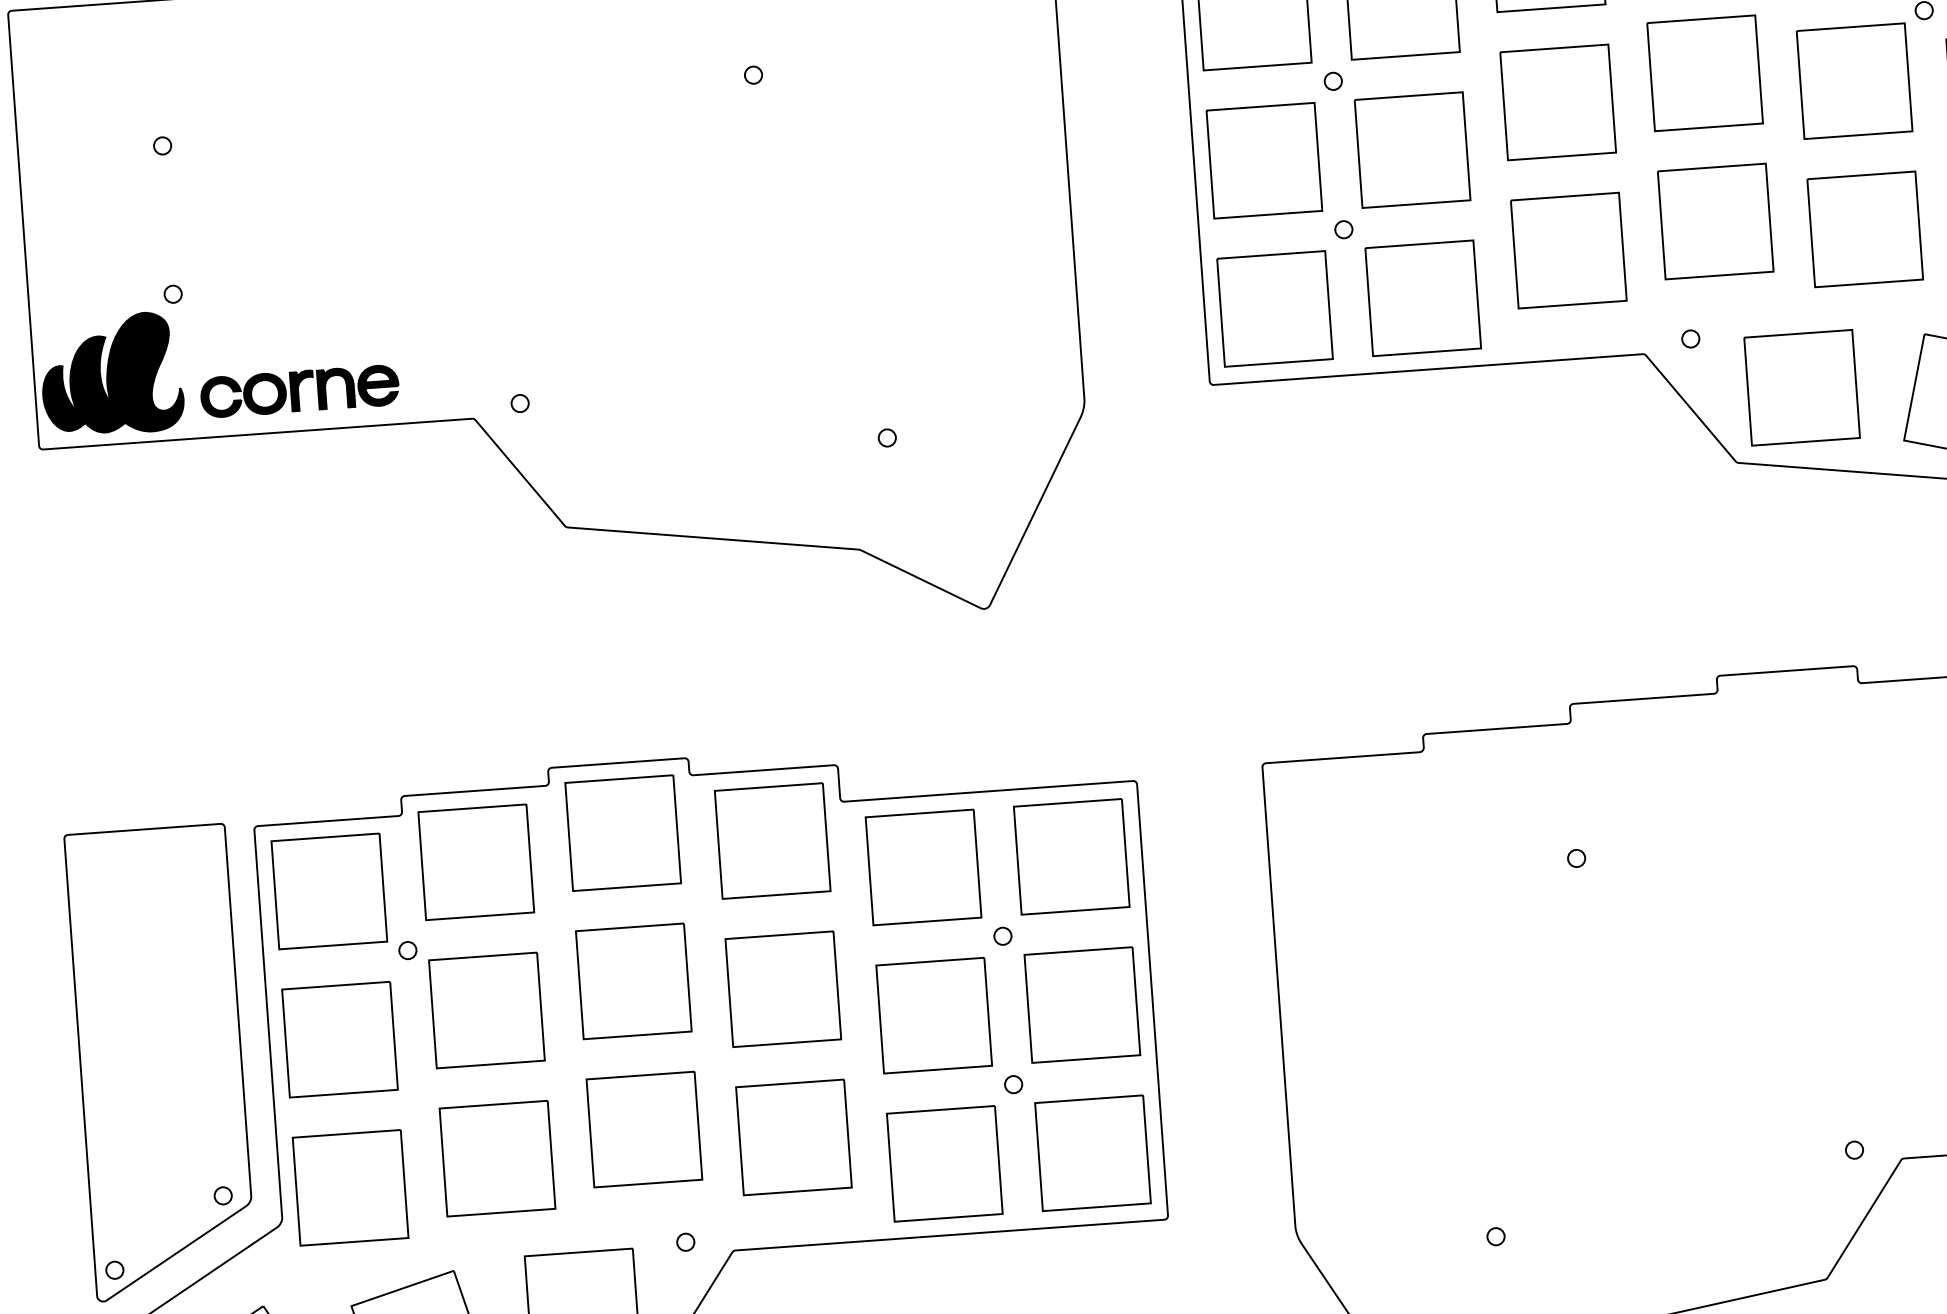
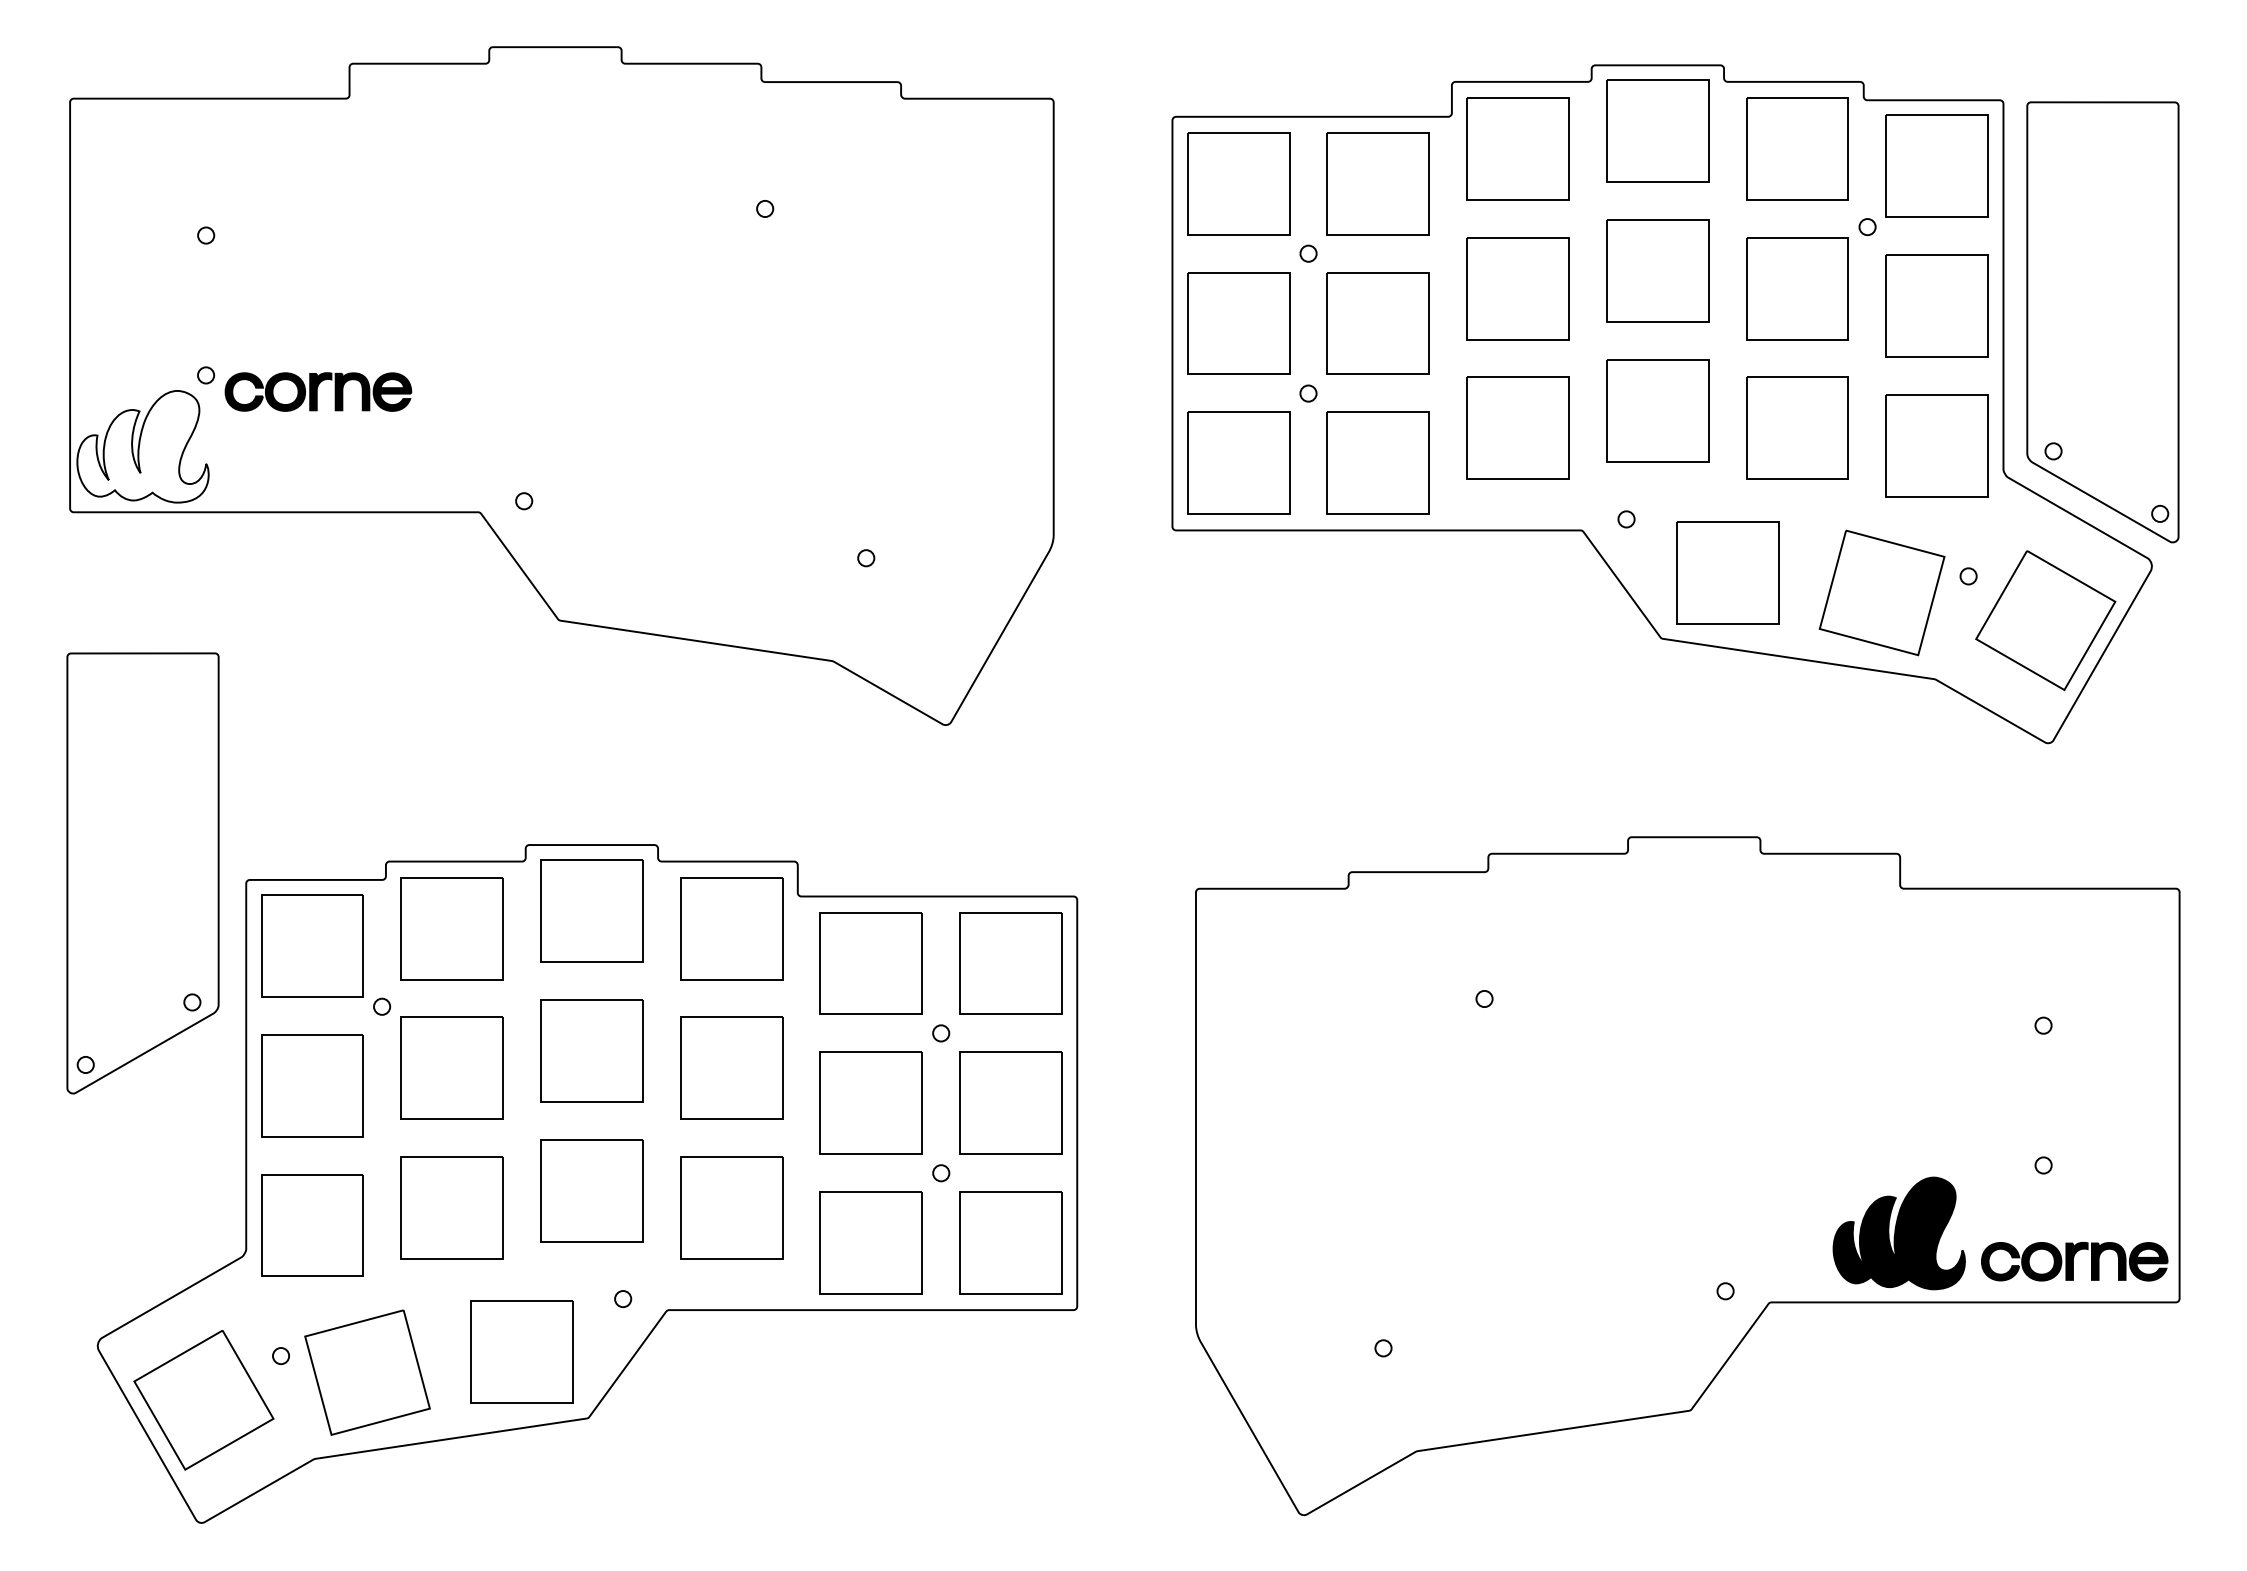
fill: (111, 374) -> (142, 446), removed
part: (299, 390) -> (318, 391), moved
part: (160, 1062) -> (142, 873), moved

